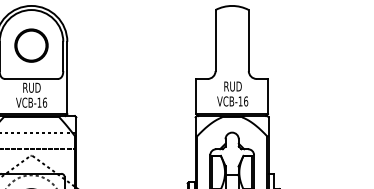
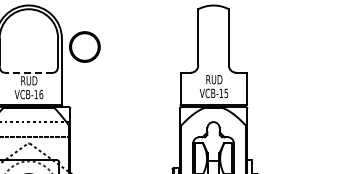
circle: (31, 45) -> (84, 46), moved
line: (31, 78) -> (28, 72), solid -> dashed
text: (246, 101) -> (226, 93), VCB-16 -> VCB-15

